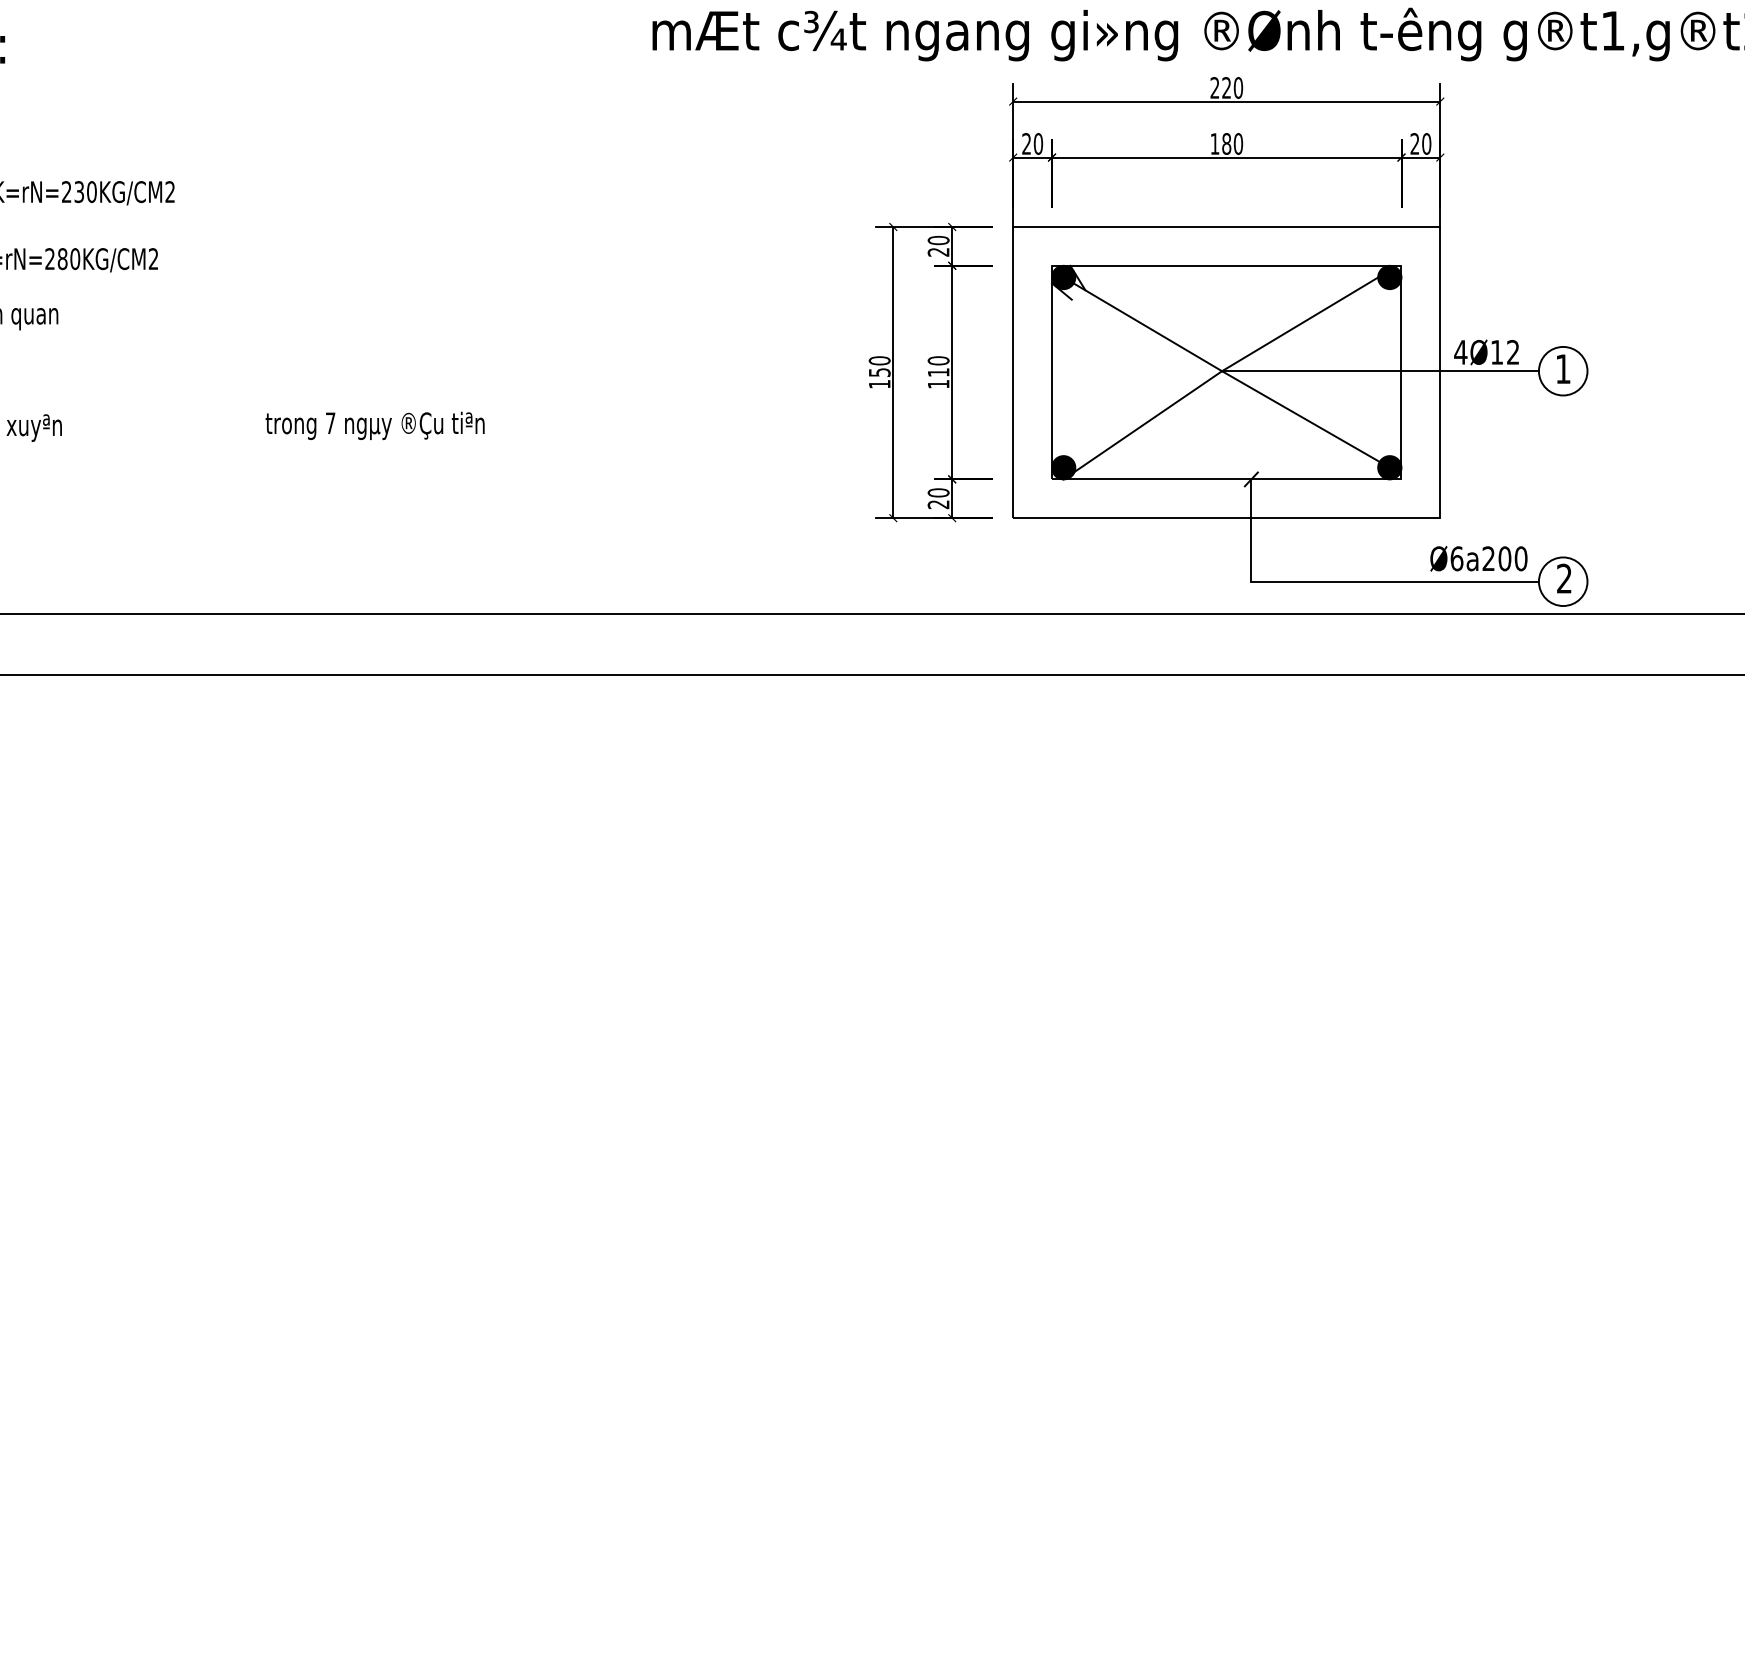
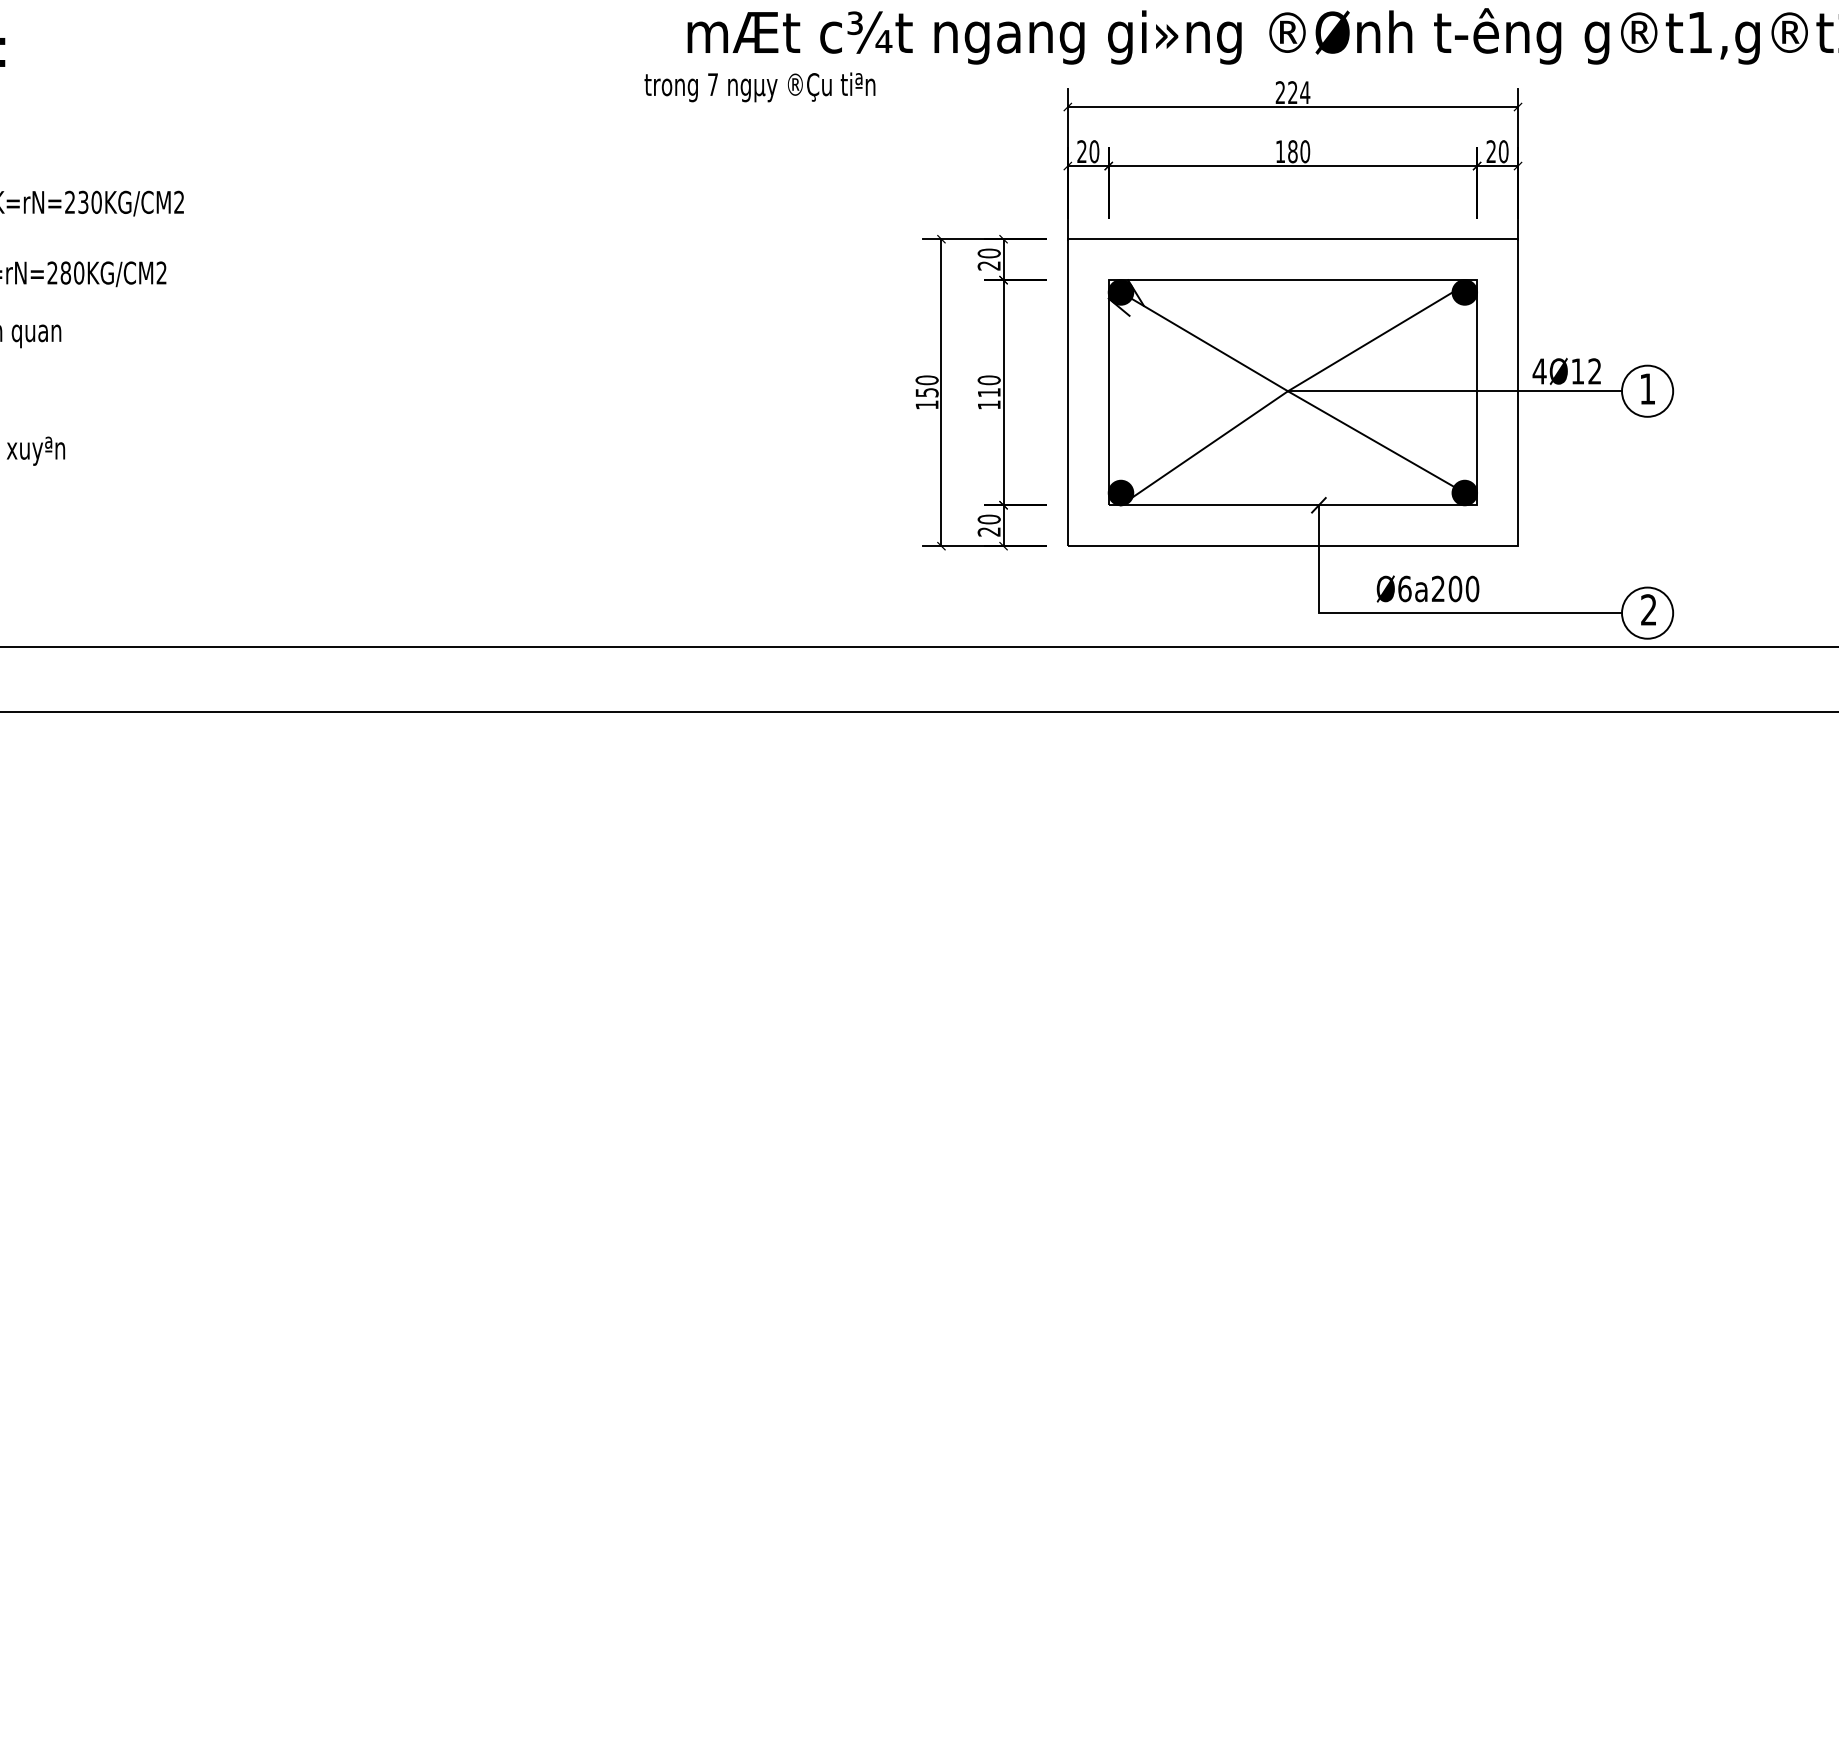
text: (1238, 87) -> (1305, 92), 220 -> 224
text: (374, 425) -> (759, 86), moved
text: (1478, 558) -> (1427, 588), moved

